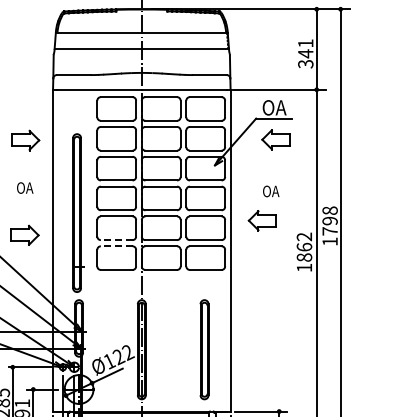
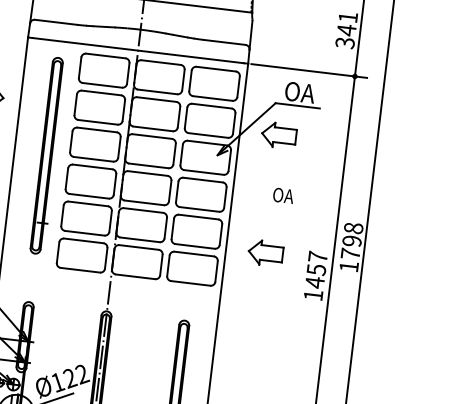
part: (275, 139) -> (278, 134), moved
part: (78, 212) -> (48, 155), moved
part: (261, 220) -> (264, 252), moved
line: (116, 240) -> (84, 233), dashed -> solid
line: (116, 246) -> (83, 241), dashed -> solid
text: (304, 247) -> (316, 270), 1862 -> 1457

